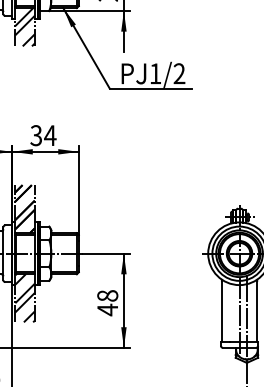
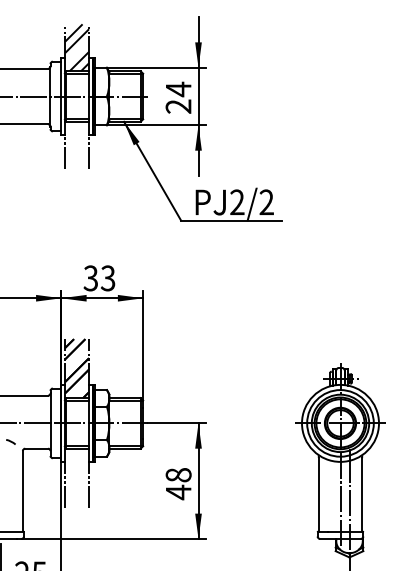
hatch: (25, 26) -> (77, 144), removed
text: (155, 73) -> (237, 201), PJ1/2 -> PJ2/2
text: (49, 135) -> (107, 278), 34 -> 33
hatch: (25, 297) -> (77, 477), removed

